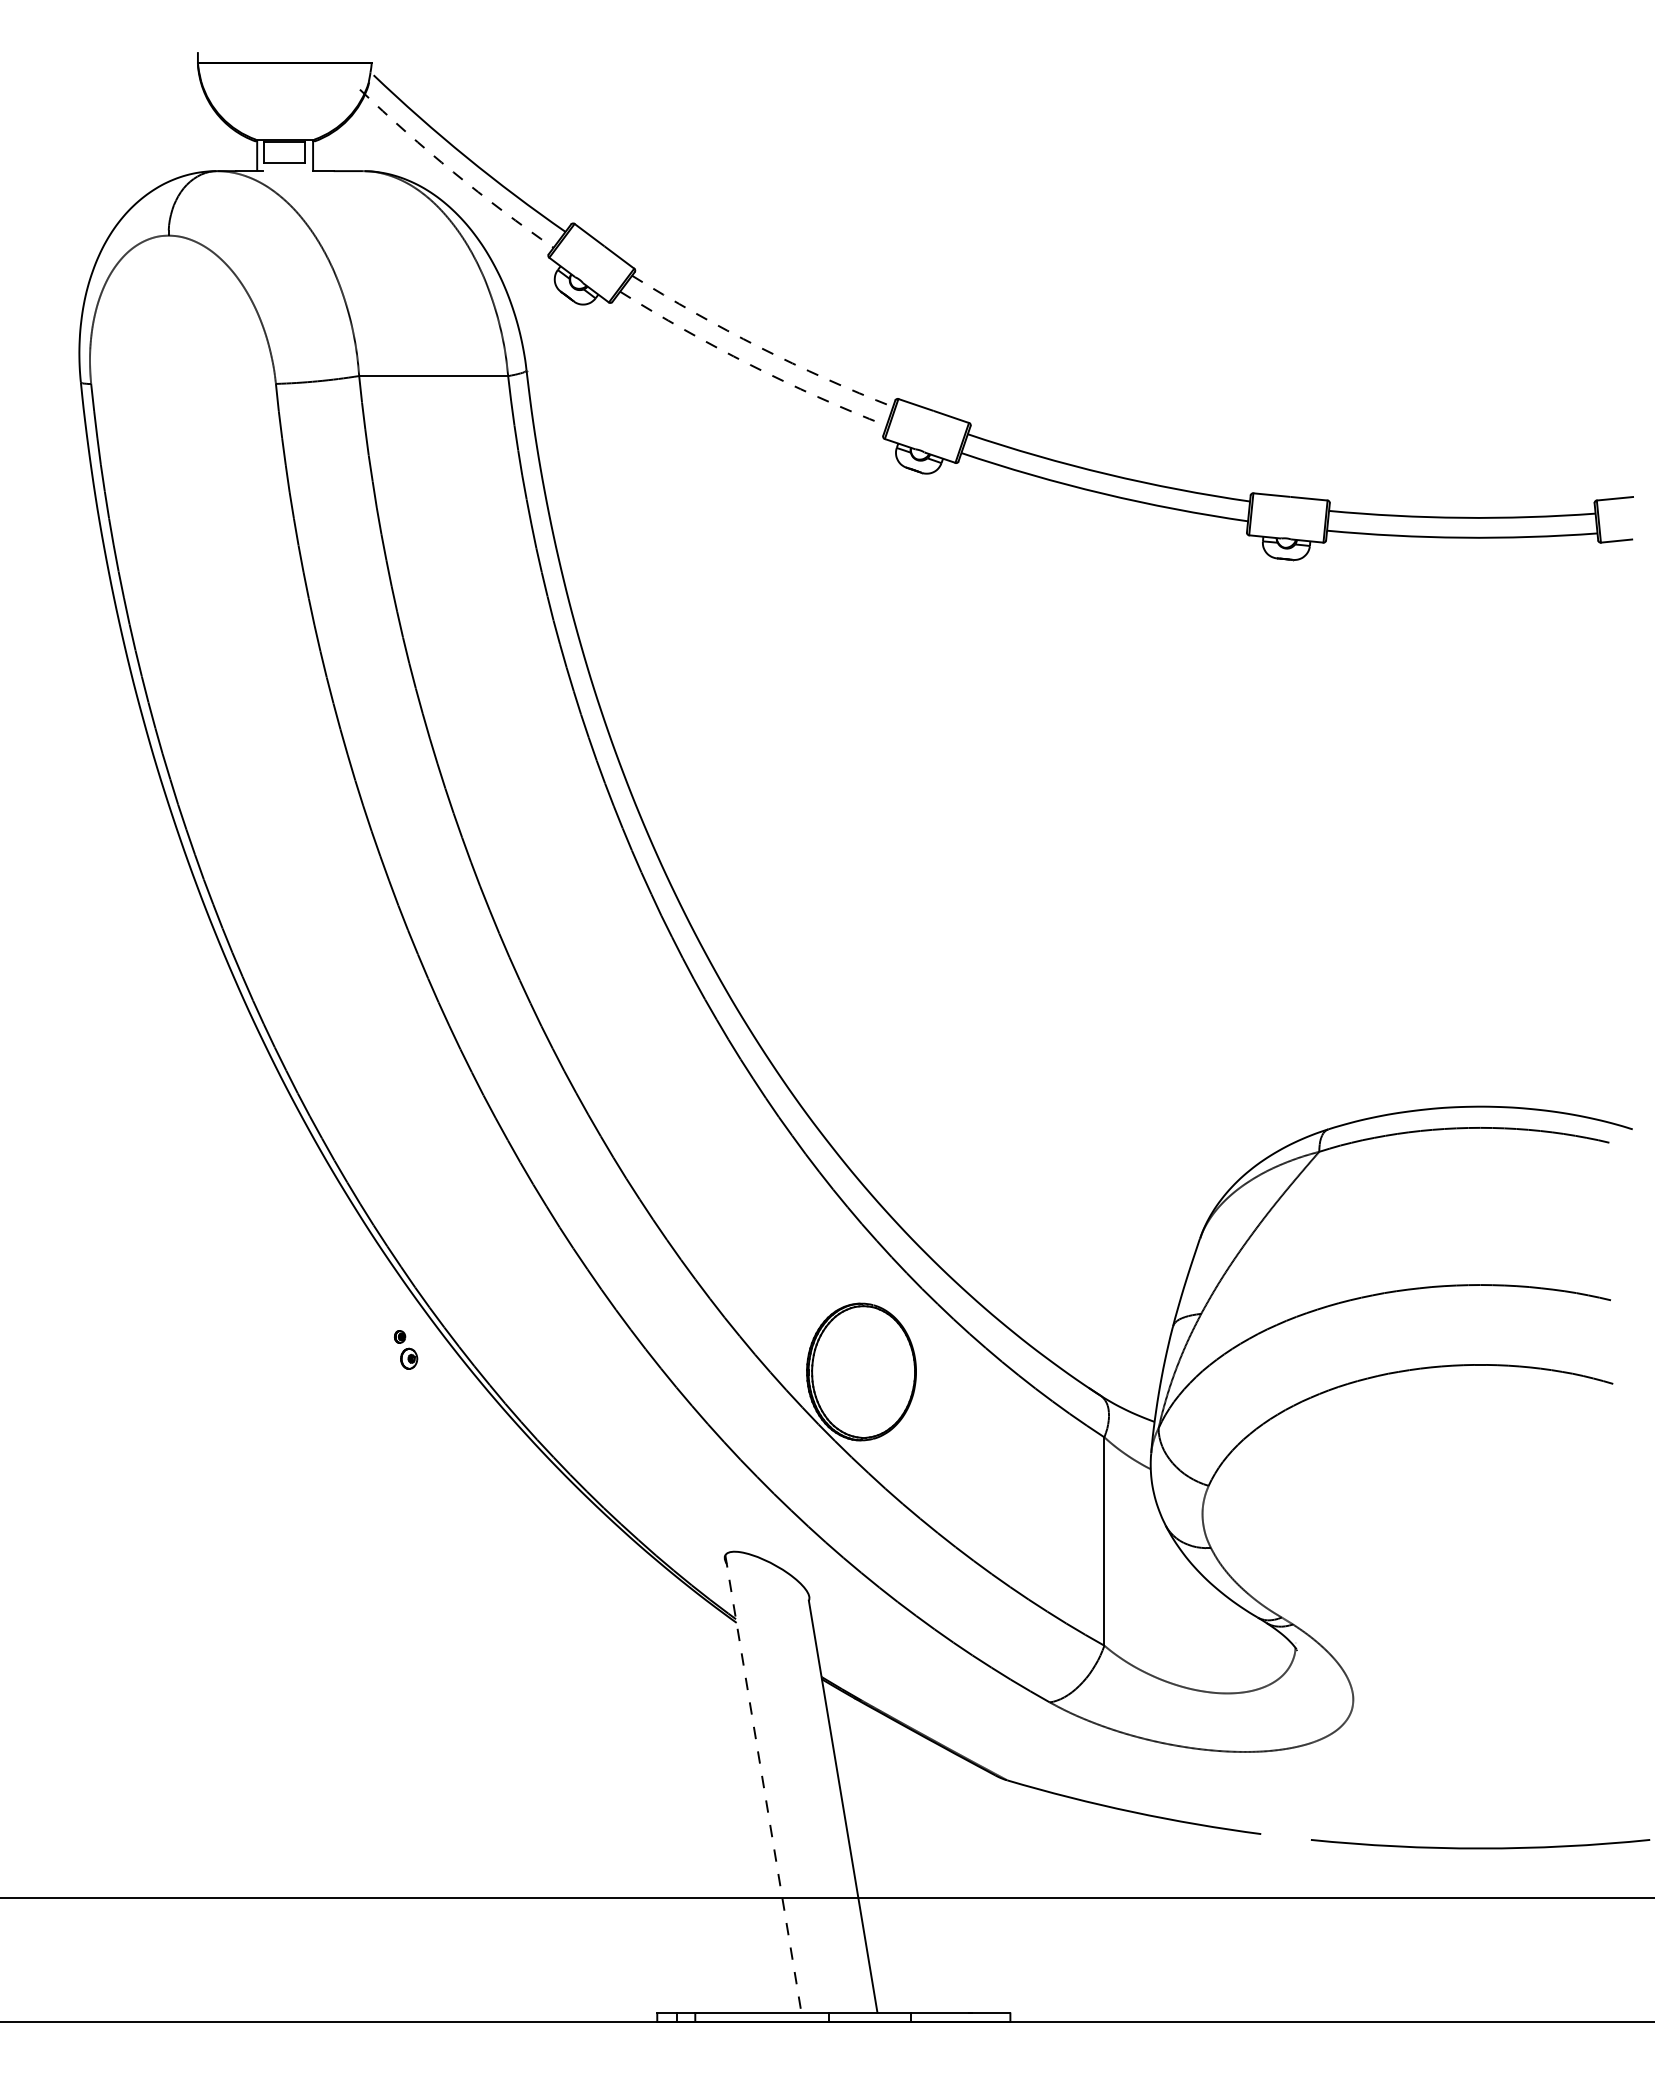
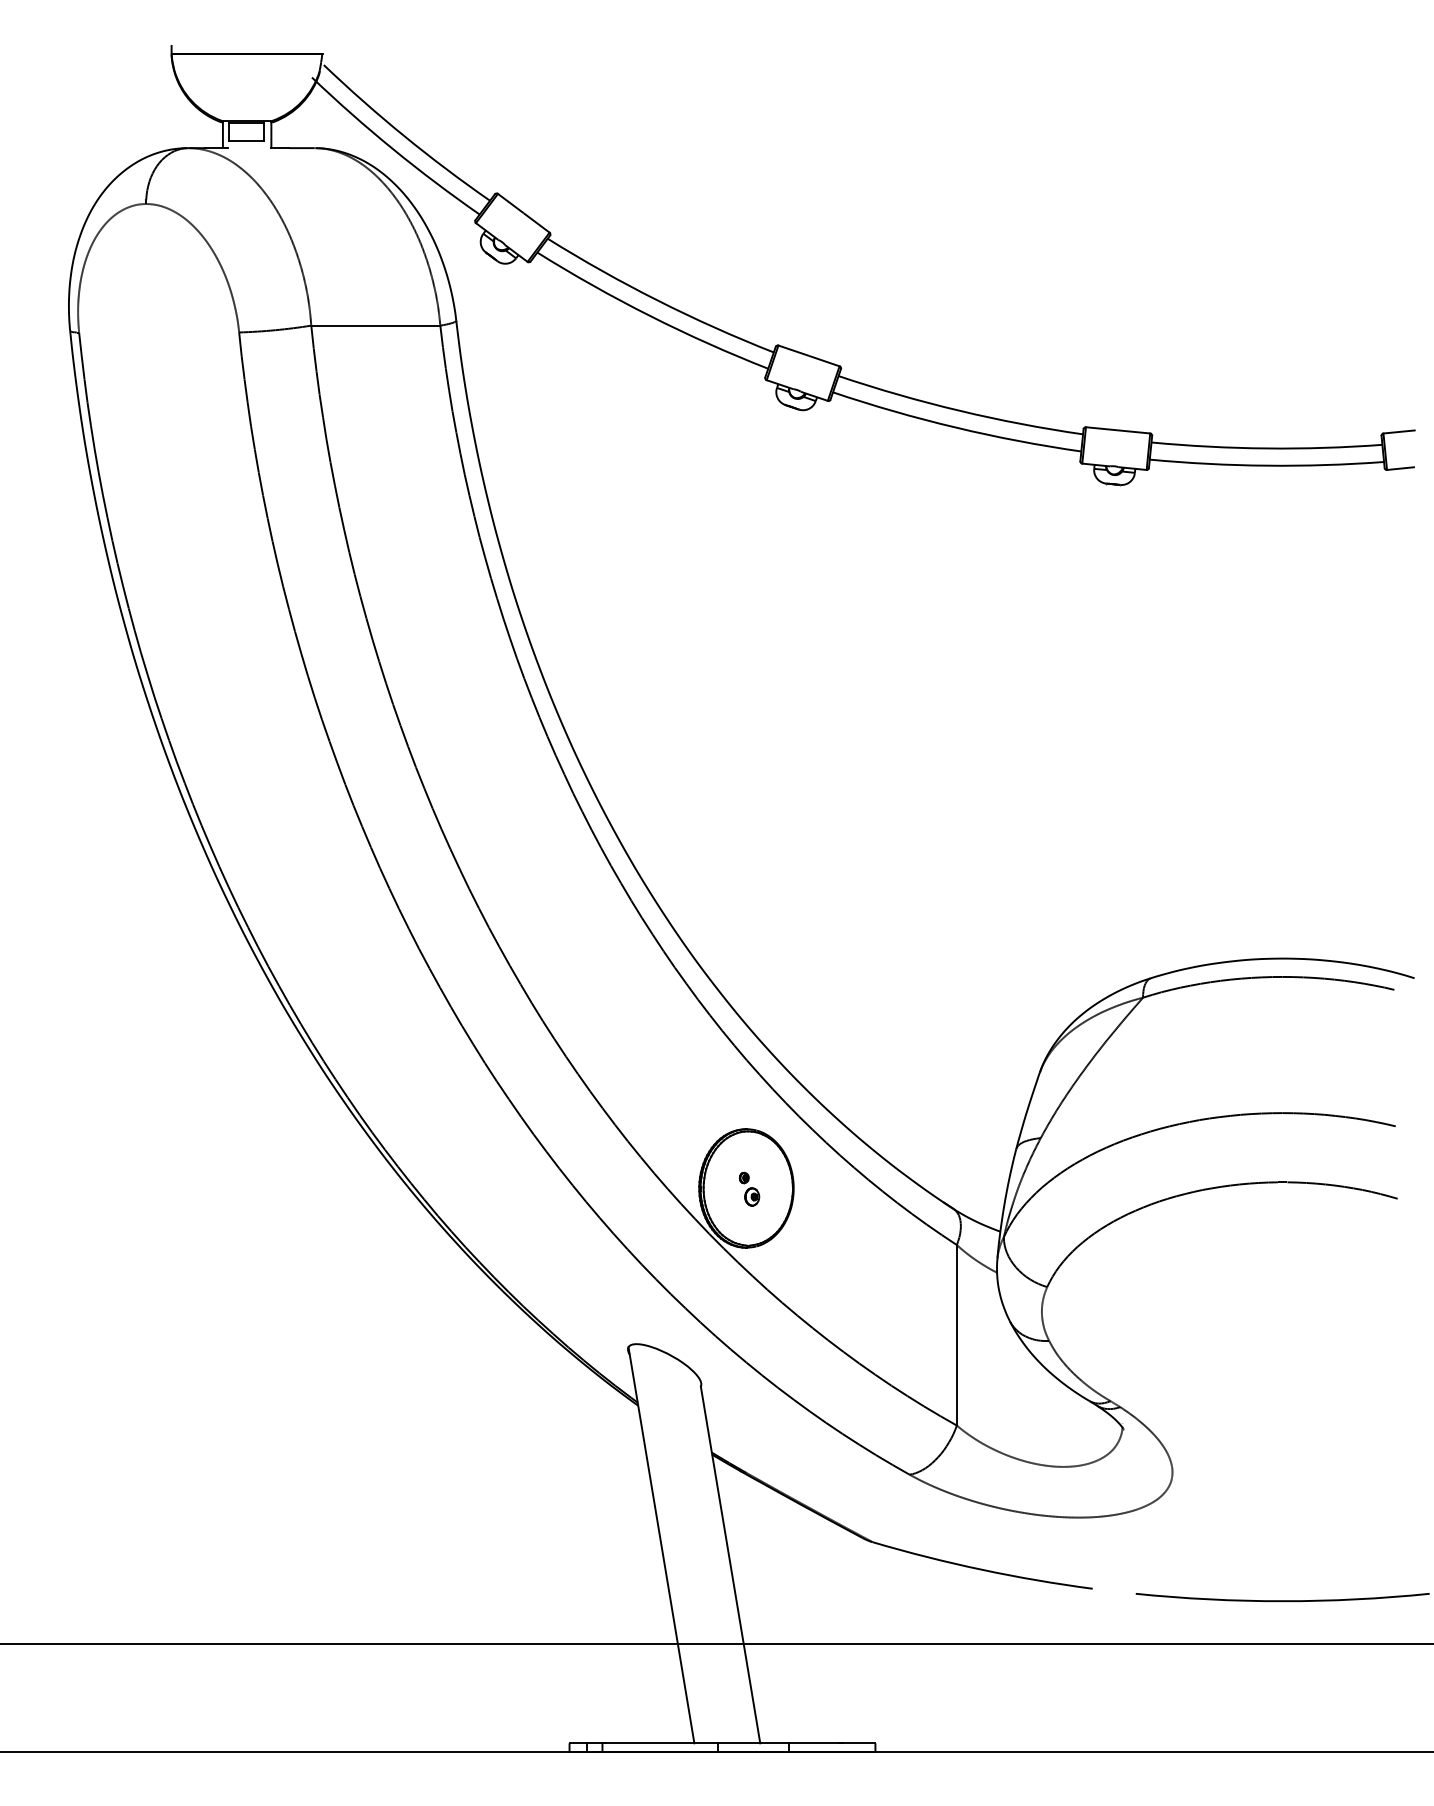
arc: (453, 172) -> (393, 149), dashed -> solid
arc: (759, 347) -> (658, 300), dashed -> solid
arc: (750, 364) -> (650, 315), dashed -> solid
part: (406, 1349) -> (749, 1188), moved
line: (763, 1783) -> (661, 1544), dashed -> solid

